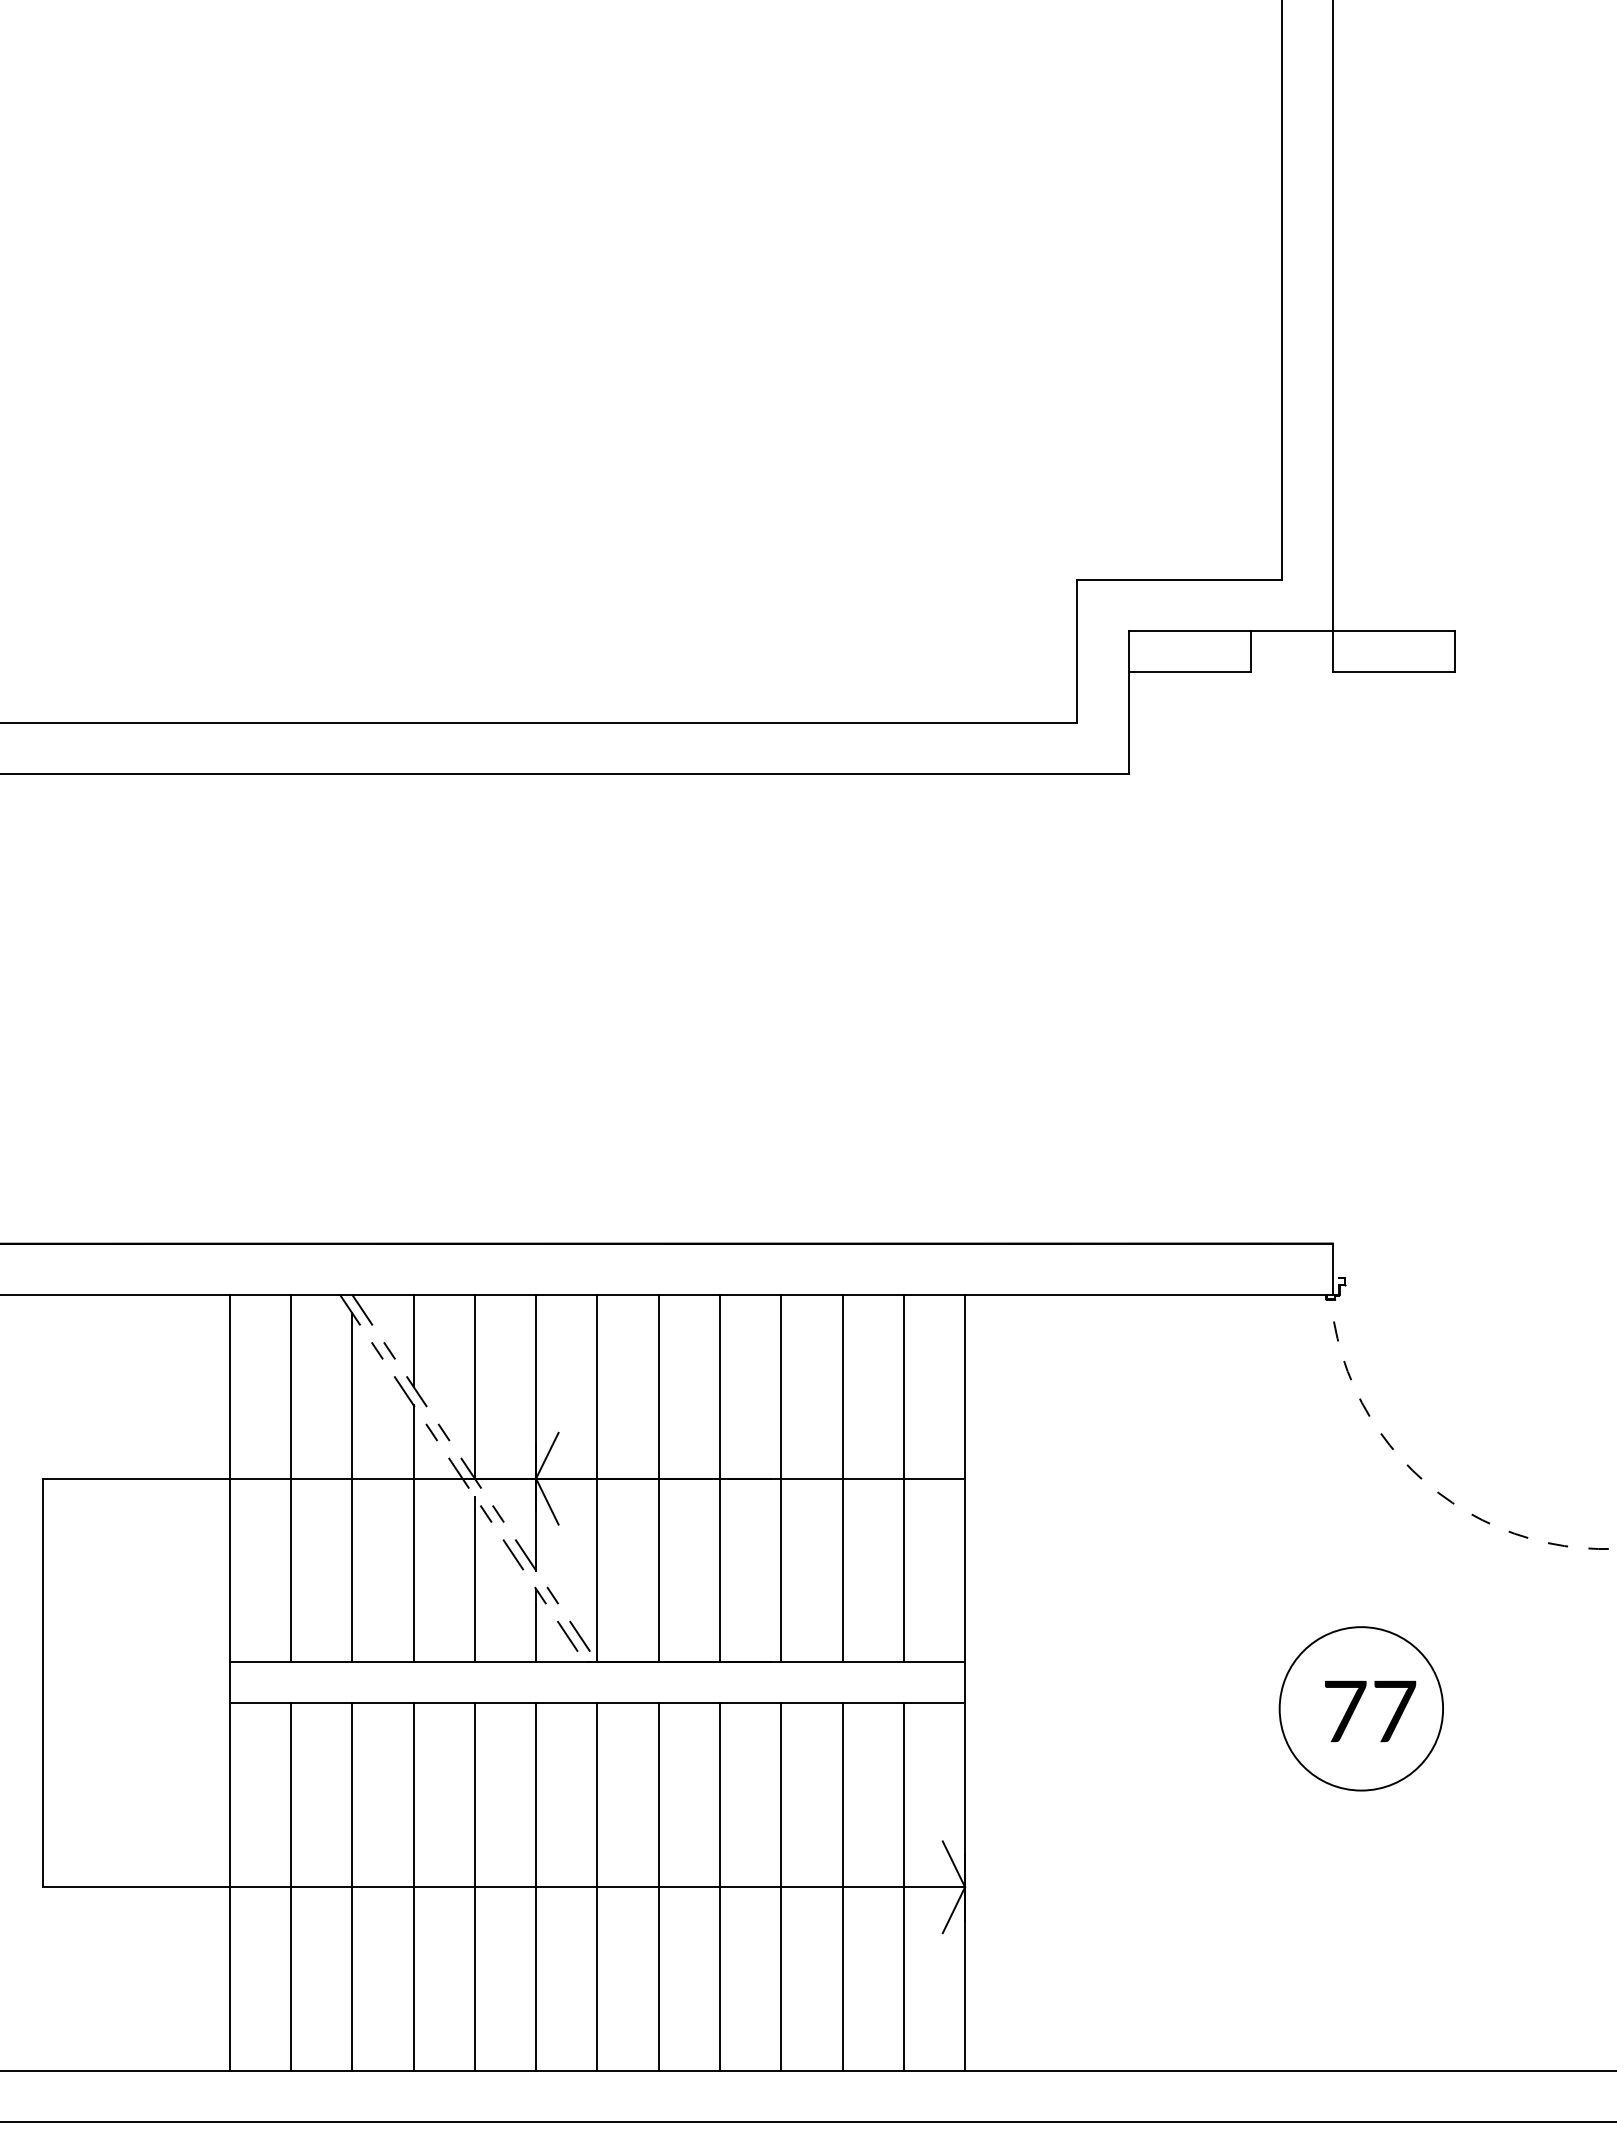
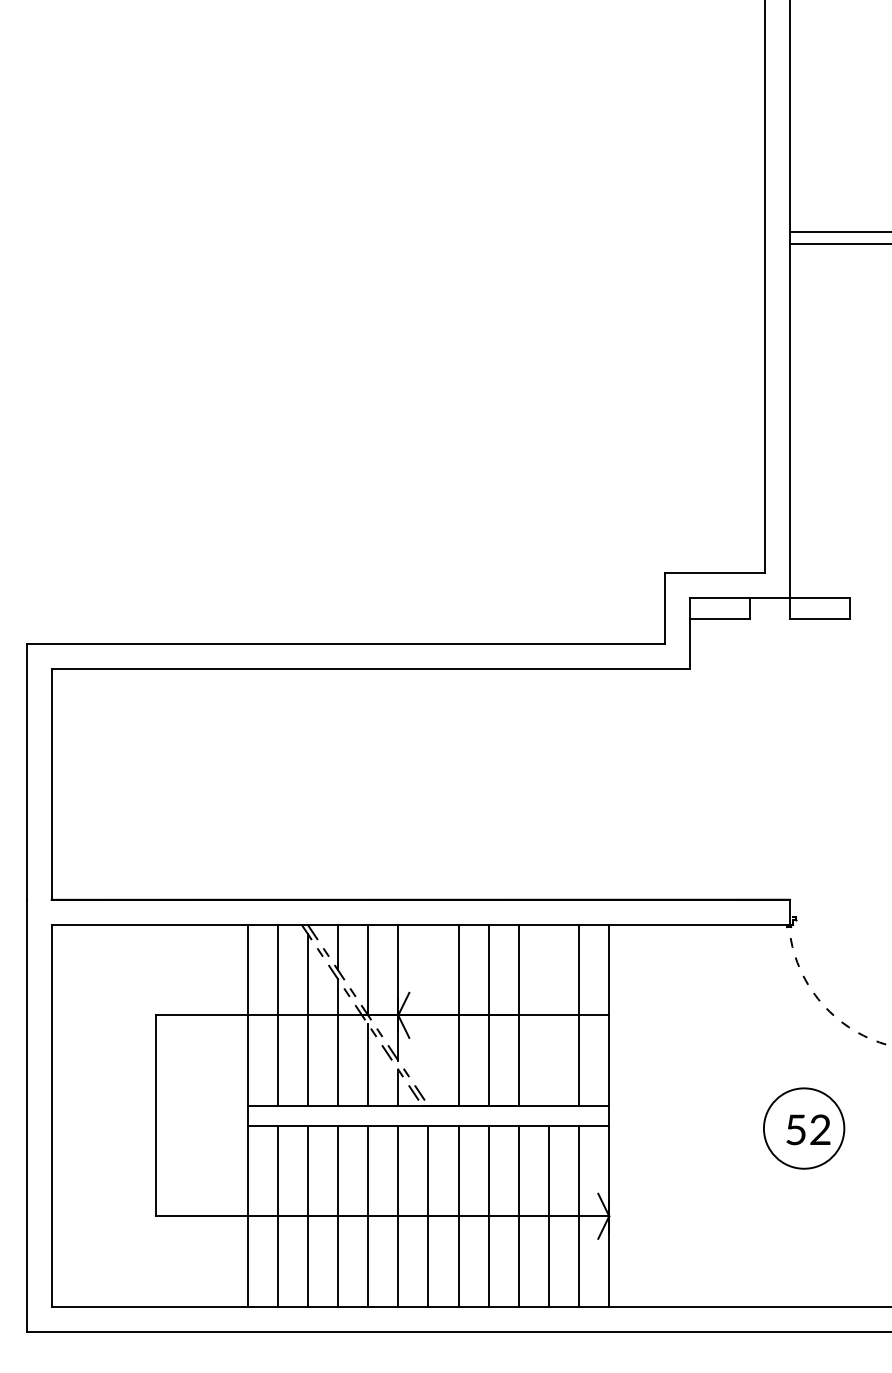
line: (597, 1476) -> (428, 1014), removed
line: (841, 1476) -> (548, 1014), removed
text: (1370, 1710) -> (808, 1129), 77 -> 52

